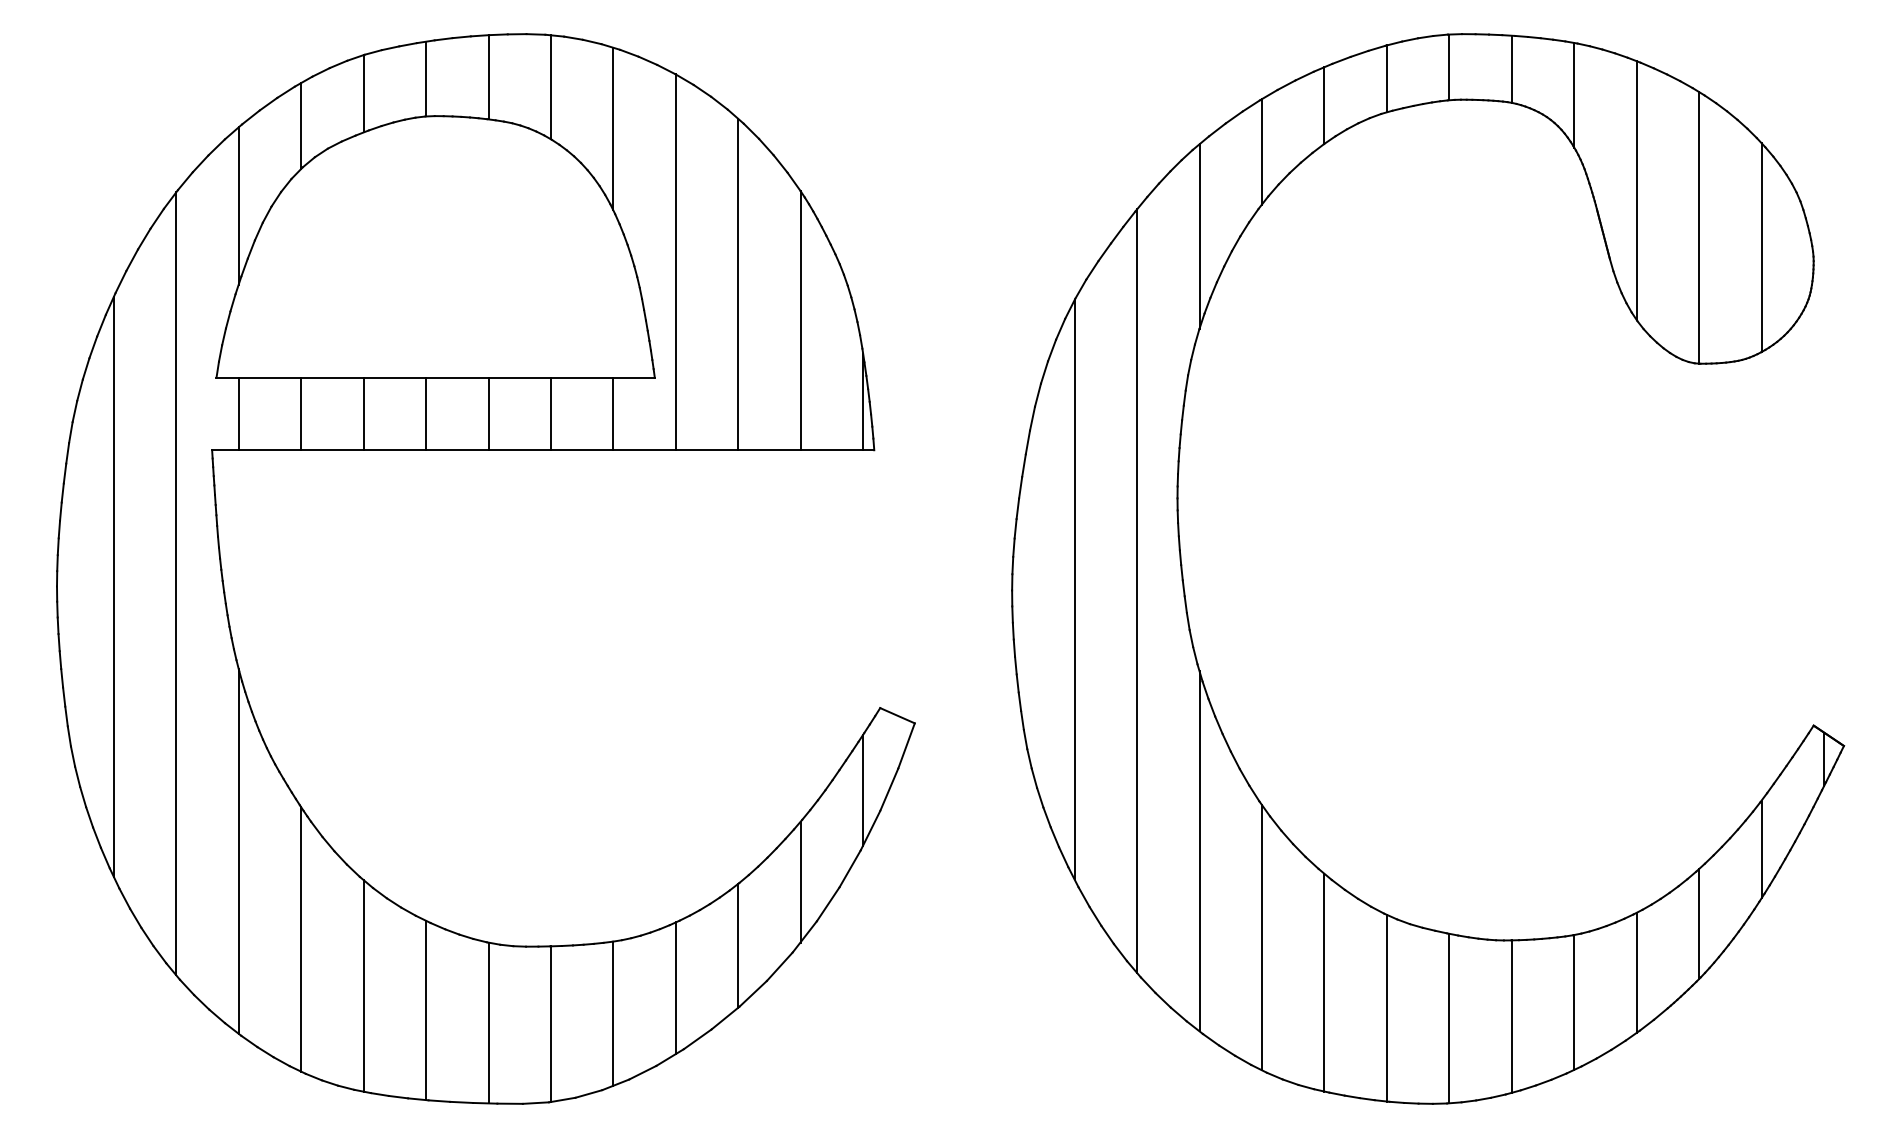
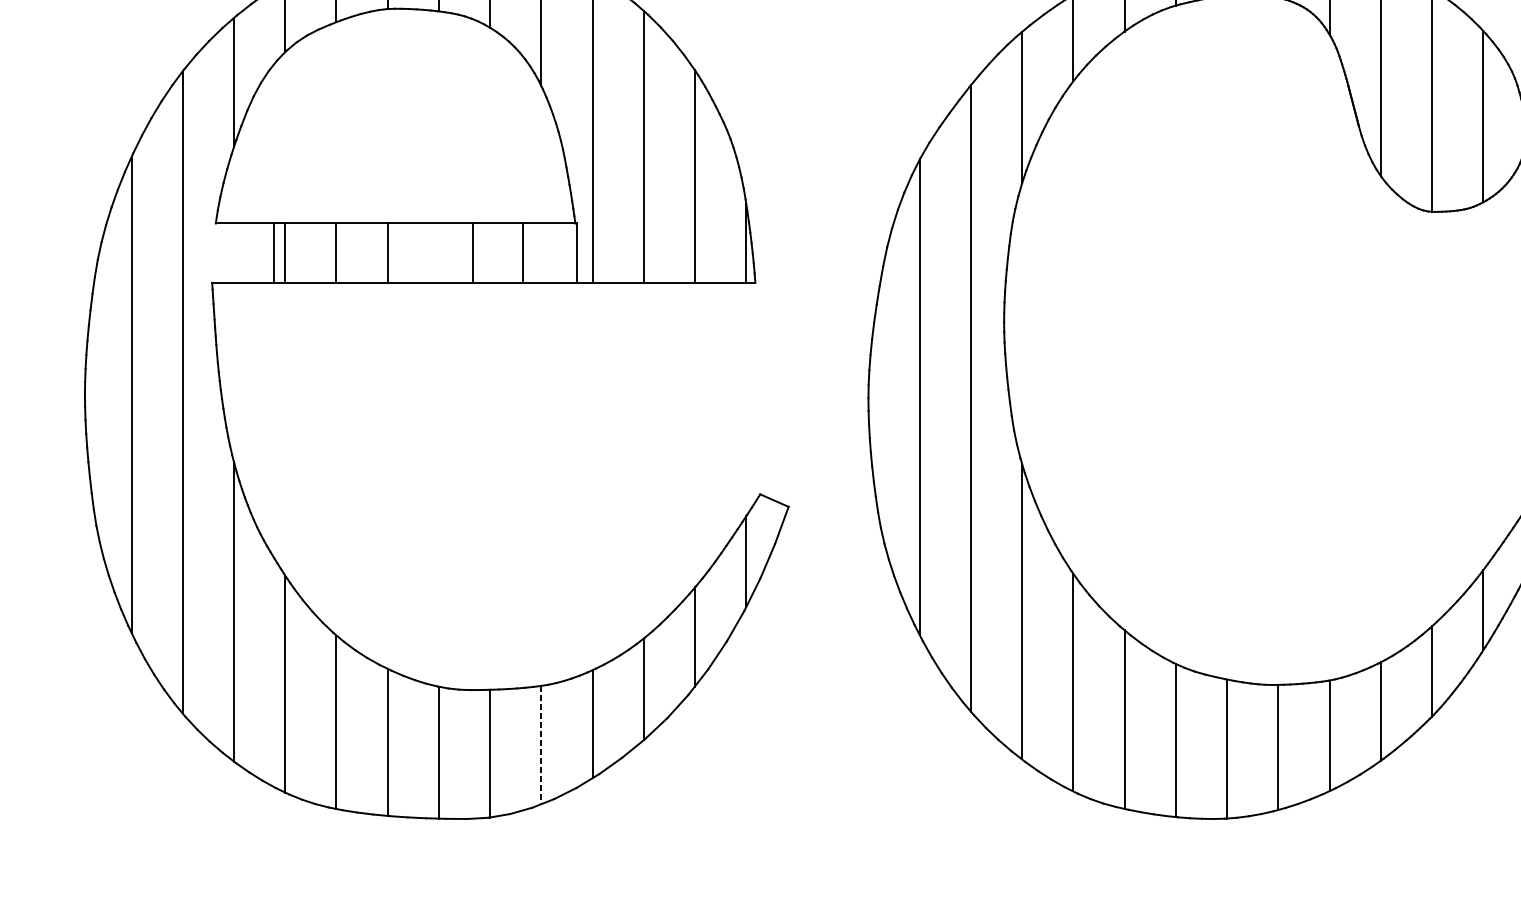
line: (238, 413) -> (274, 252), moved
line: (488, 413) -> (472, 252), moved
line: (550, 413) -> (522, 252), moved
line: (613, 413) -> (577, 252), moved
line: (613, 1014) -> (541, 745), solid -> dashed

